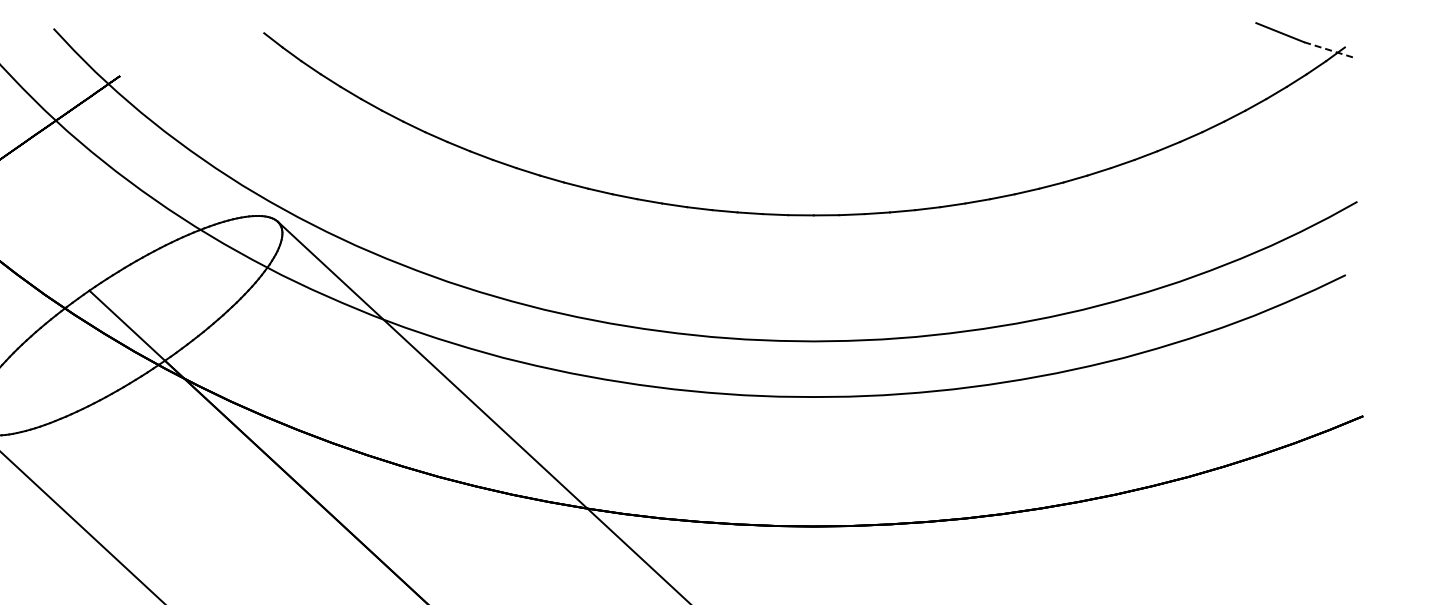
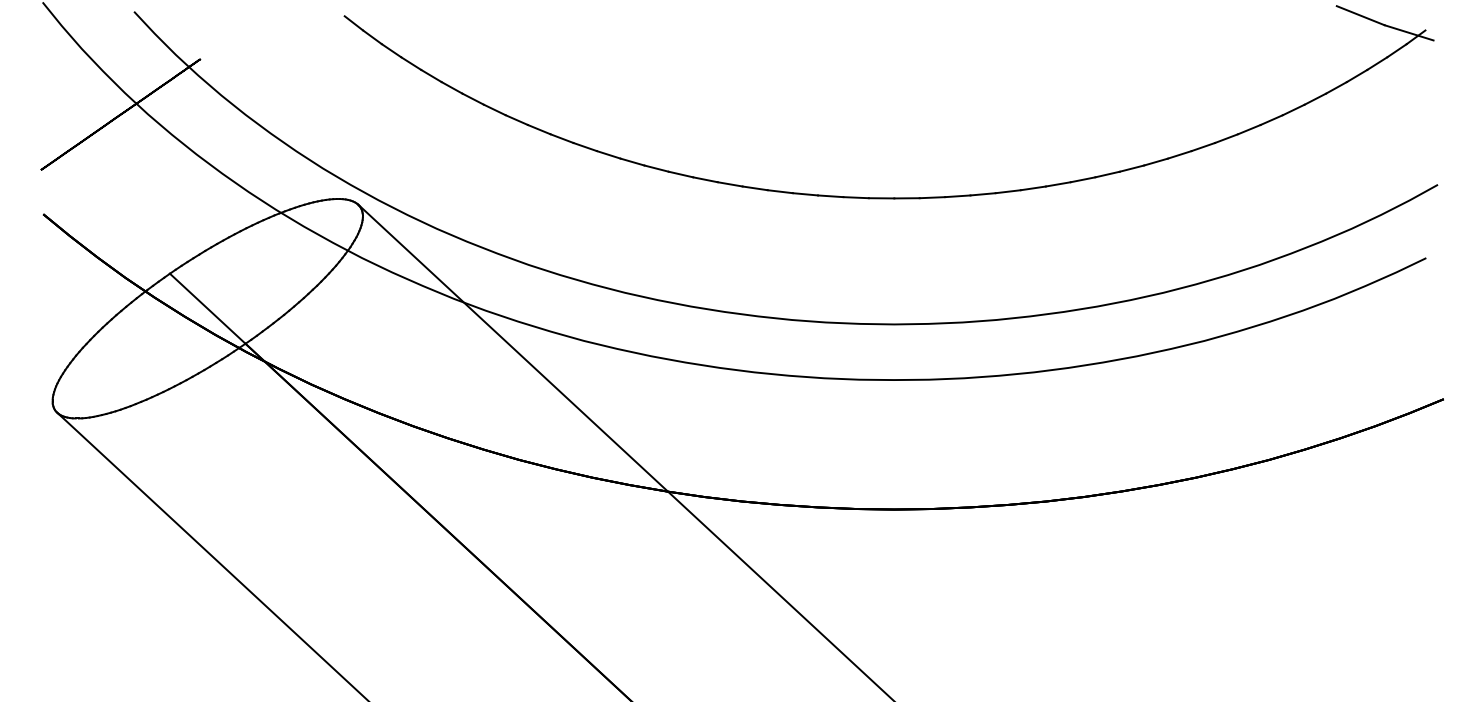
line: (1328, 49) -> (1409, 32), dashed -> solid

